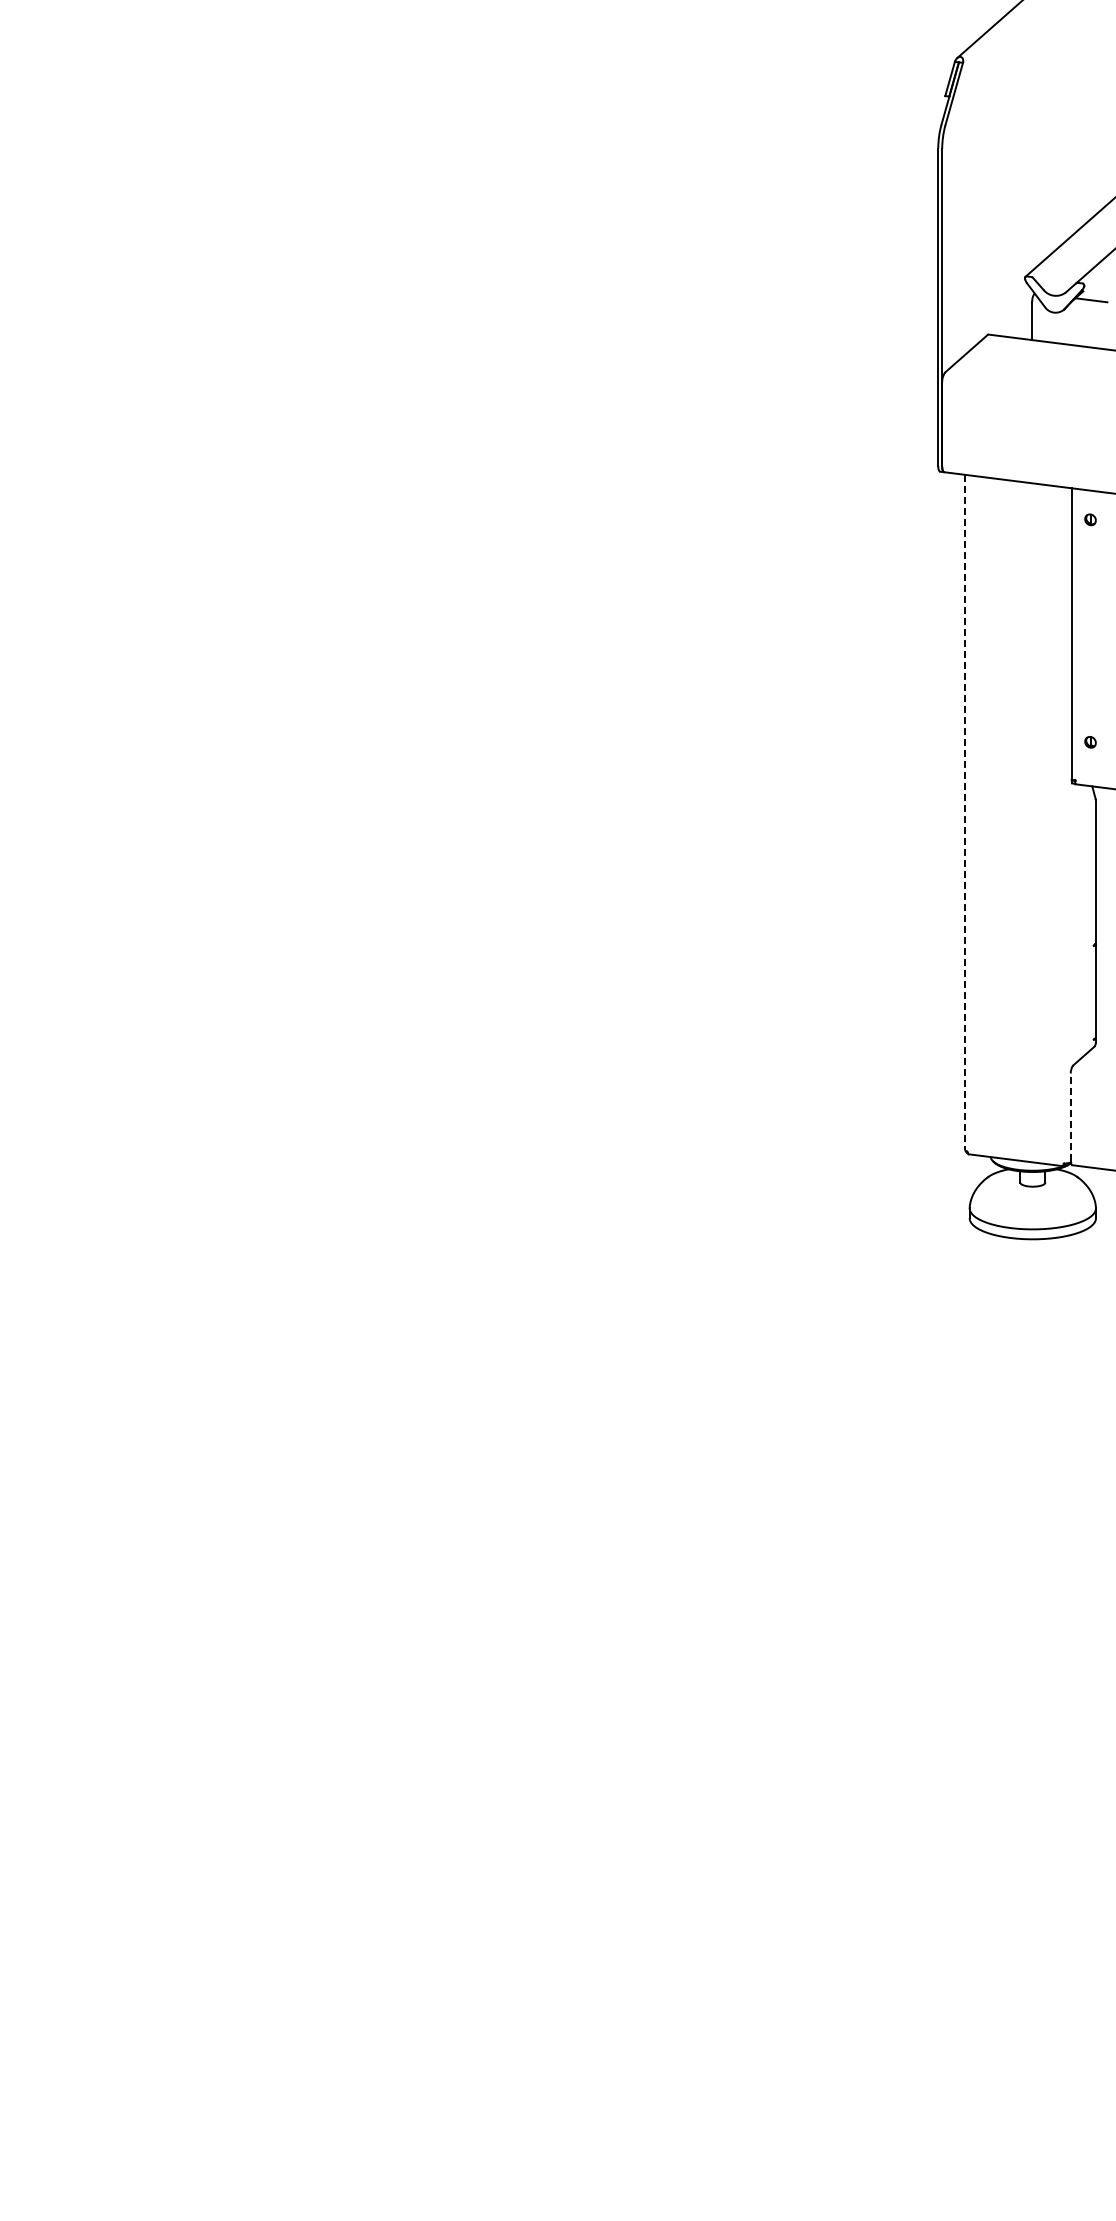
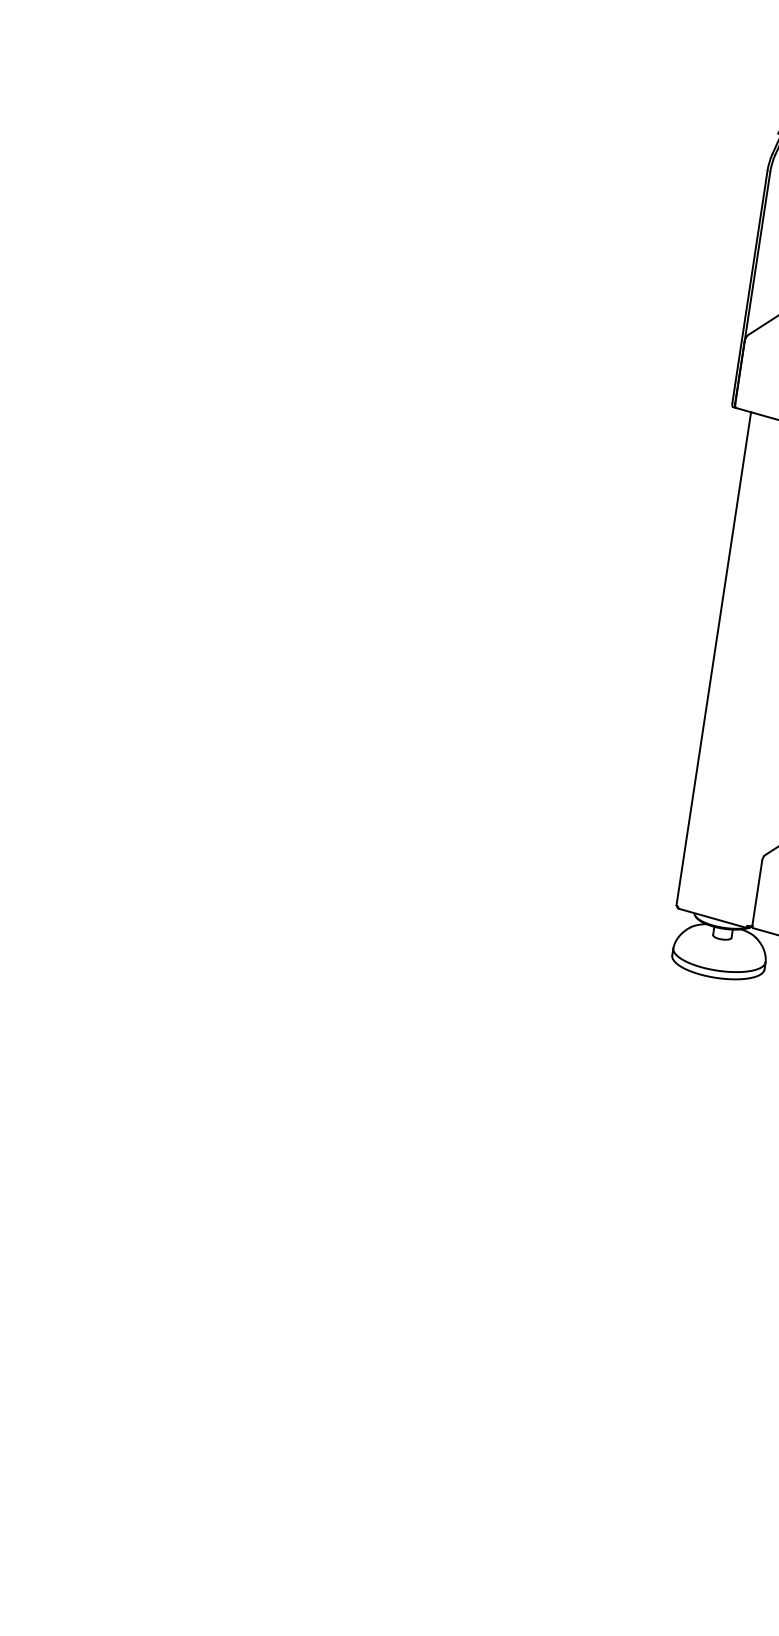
line: (965, 812) -> (714, 658), dashed -> solid
line: (1070, 1117) -> (757, 893), dashed -> solid

